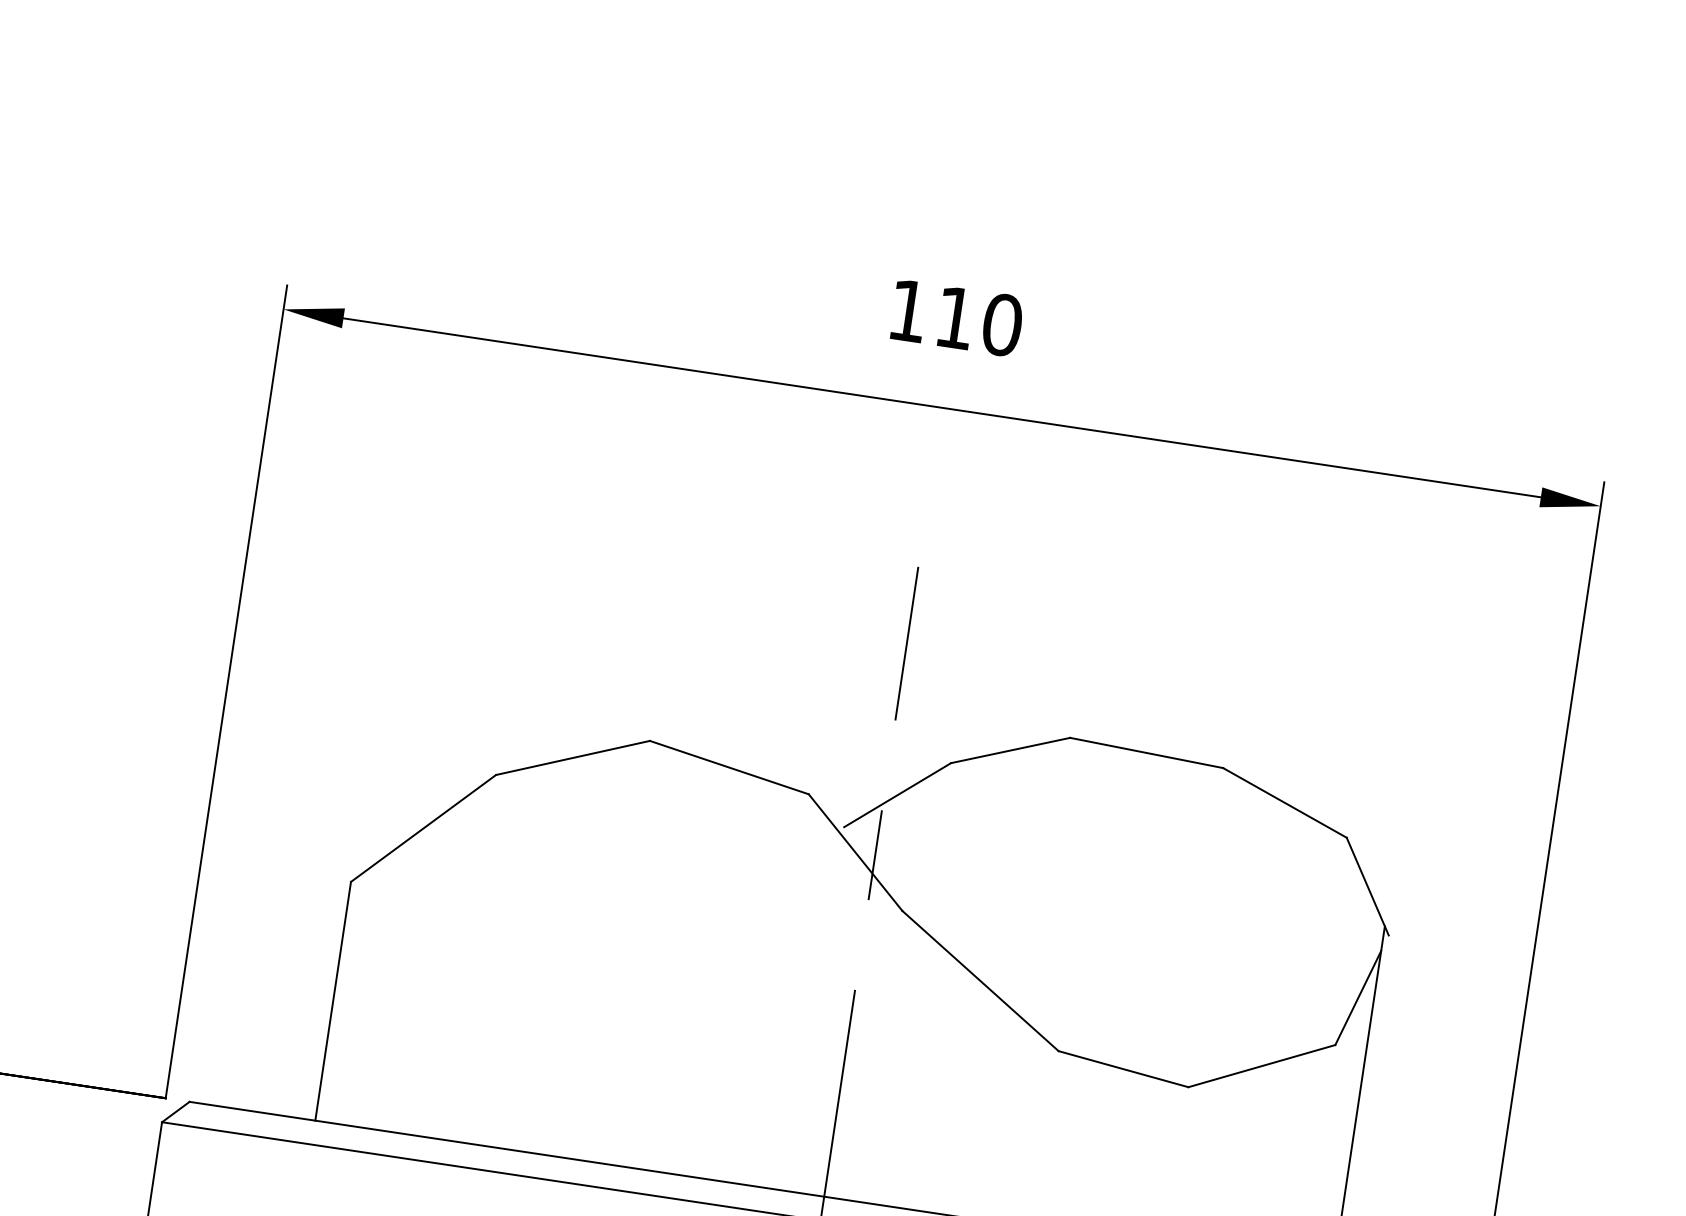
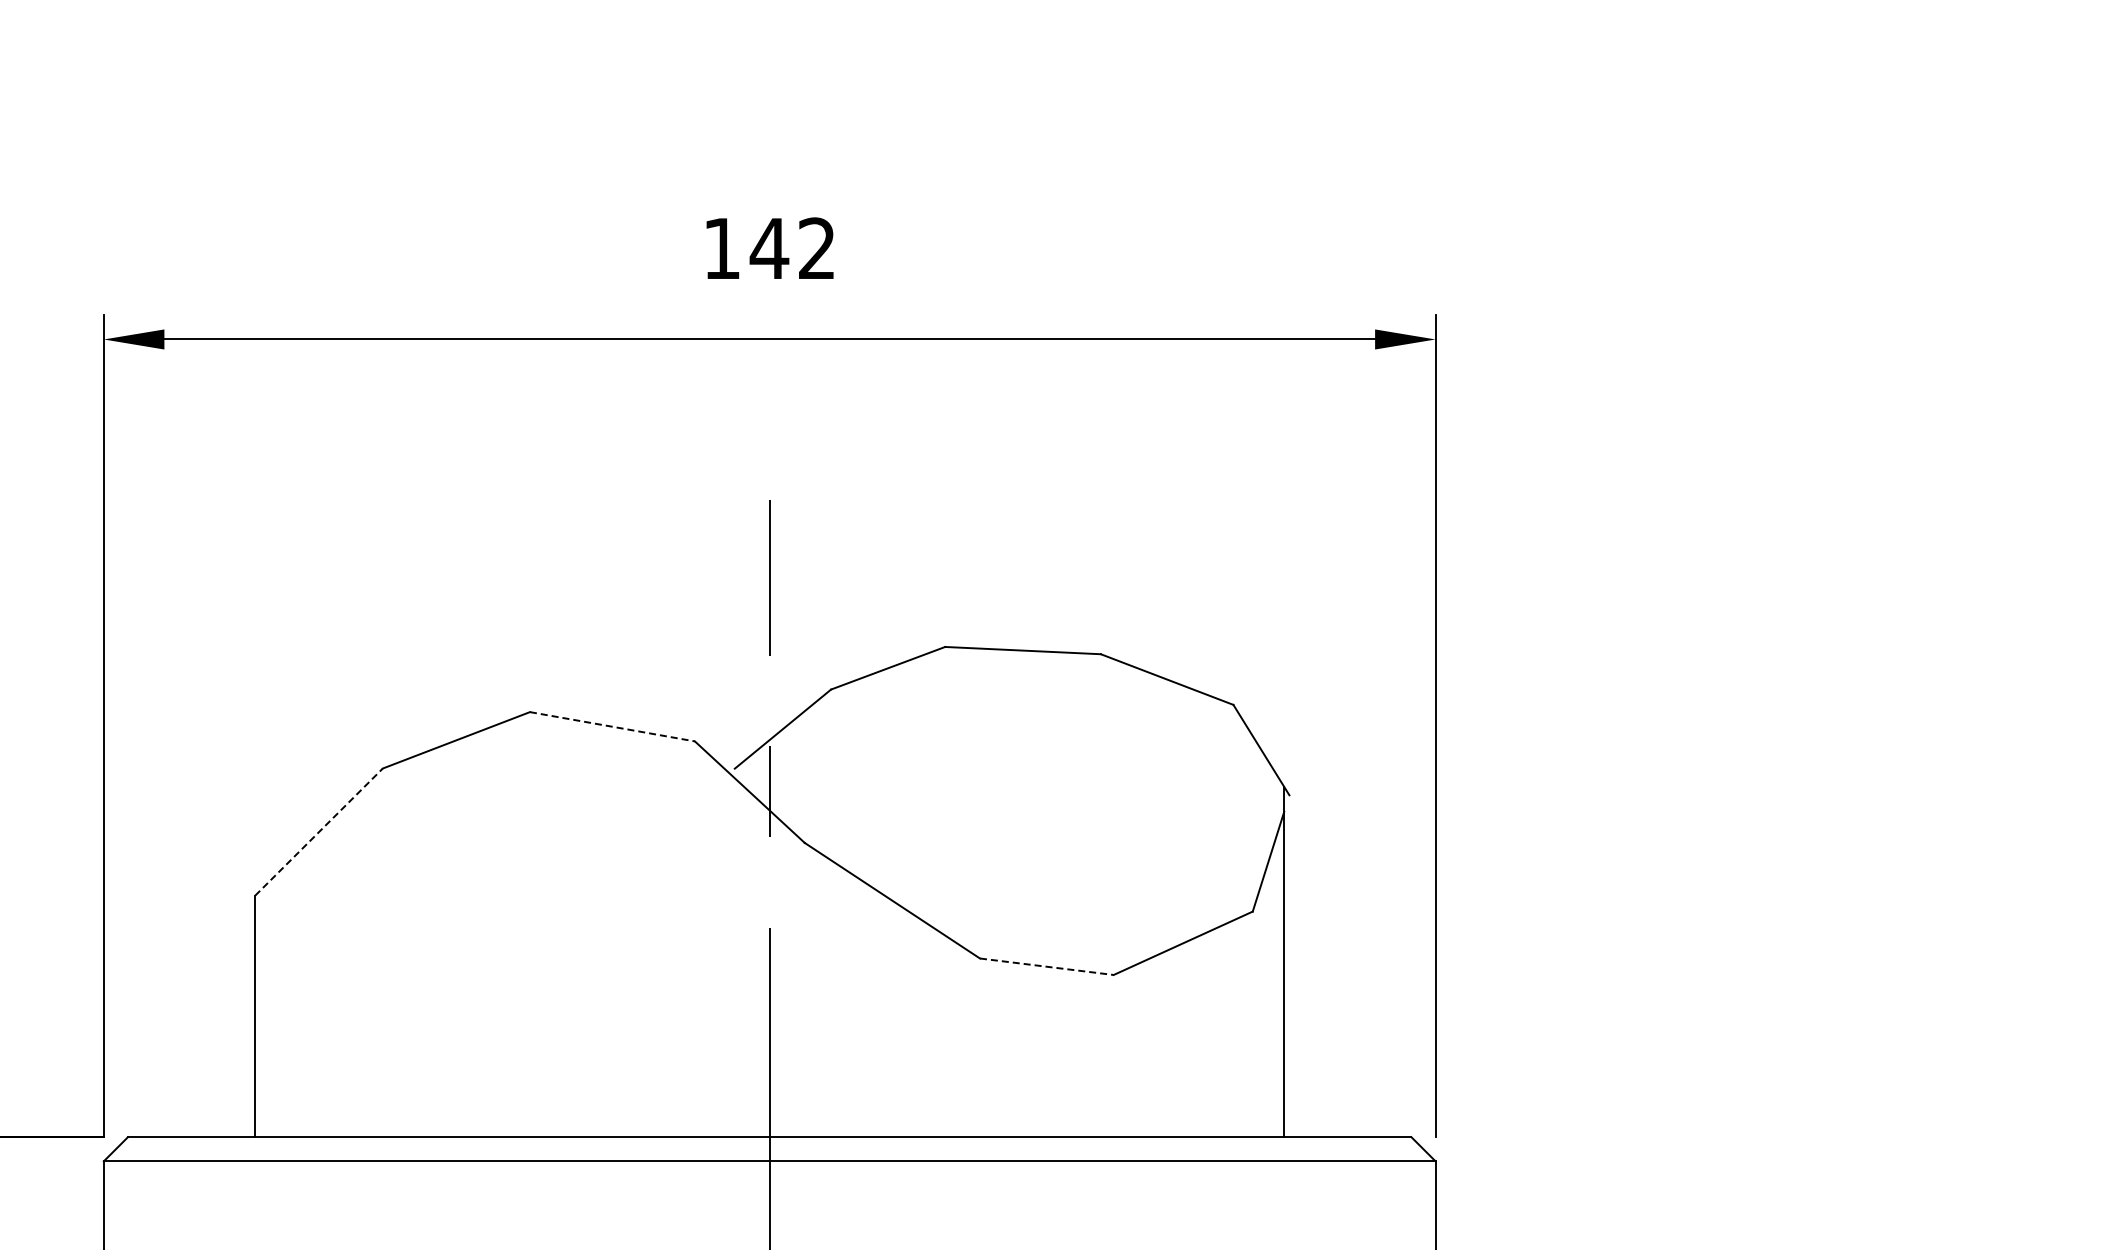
text: (978, 321) -> (792, 248), 110 -> 142
line: (729, 767) -> (612, 726), solid -> dashed
line: (424, 827) -> (319, 831), solid -> dashed
line: (1124, 1069) -> (1047, 966), solid -> dashed

